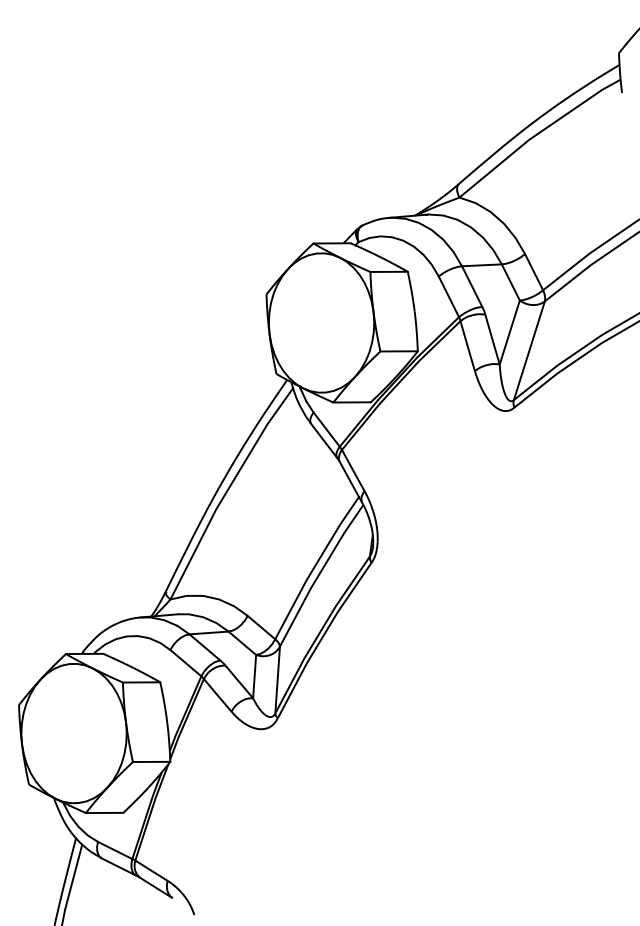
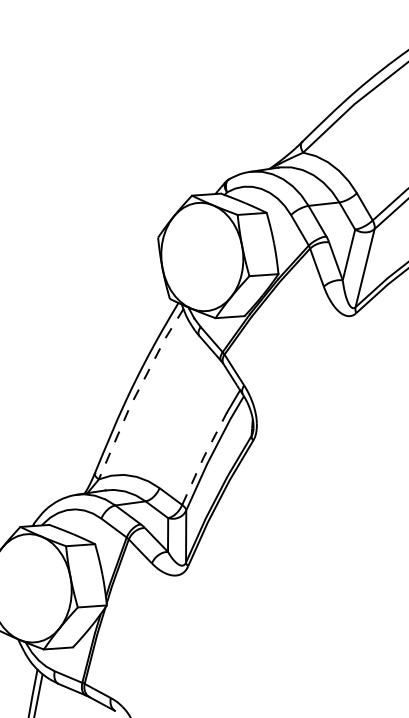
line: (227, 491) -> (137, 392), solid -> dashed
line: (306, 580) -> (203, 457), solid -> dashed

